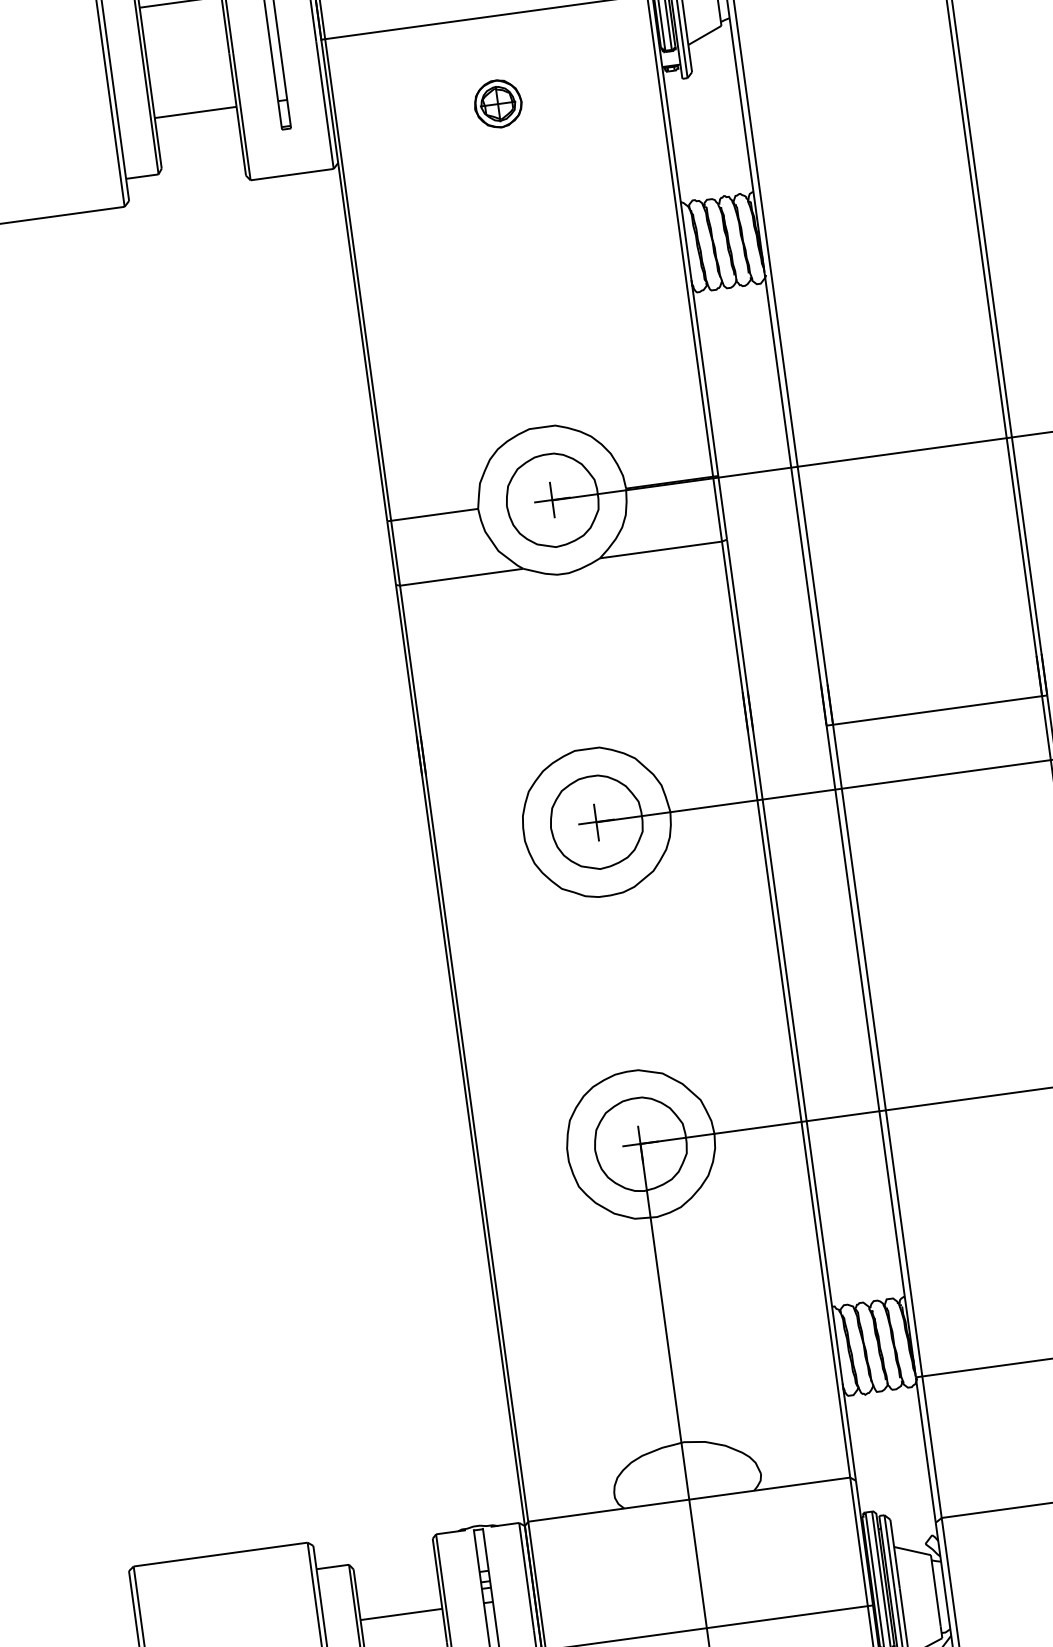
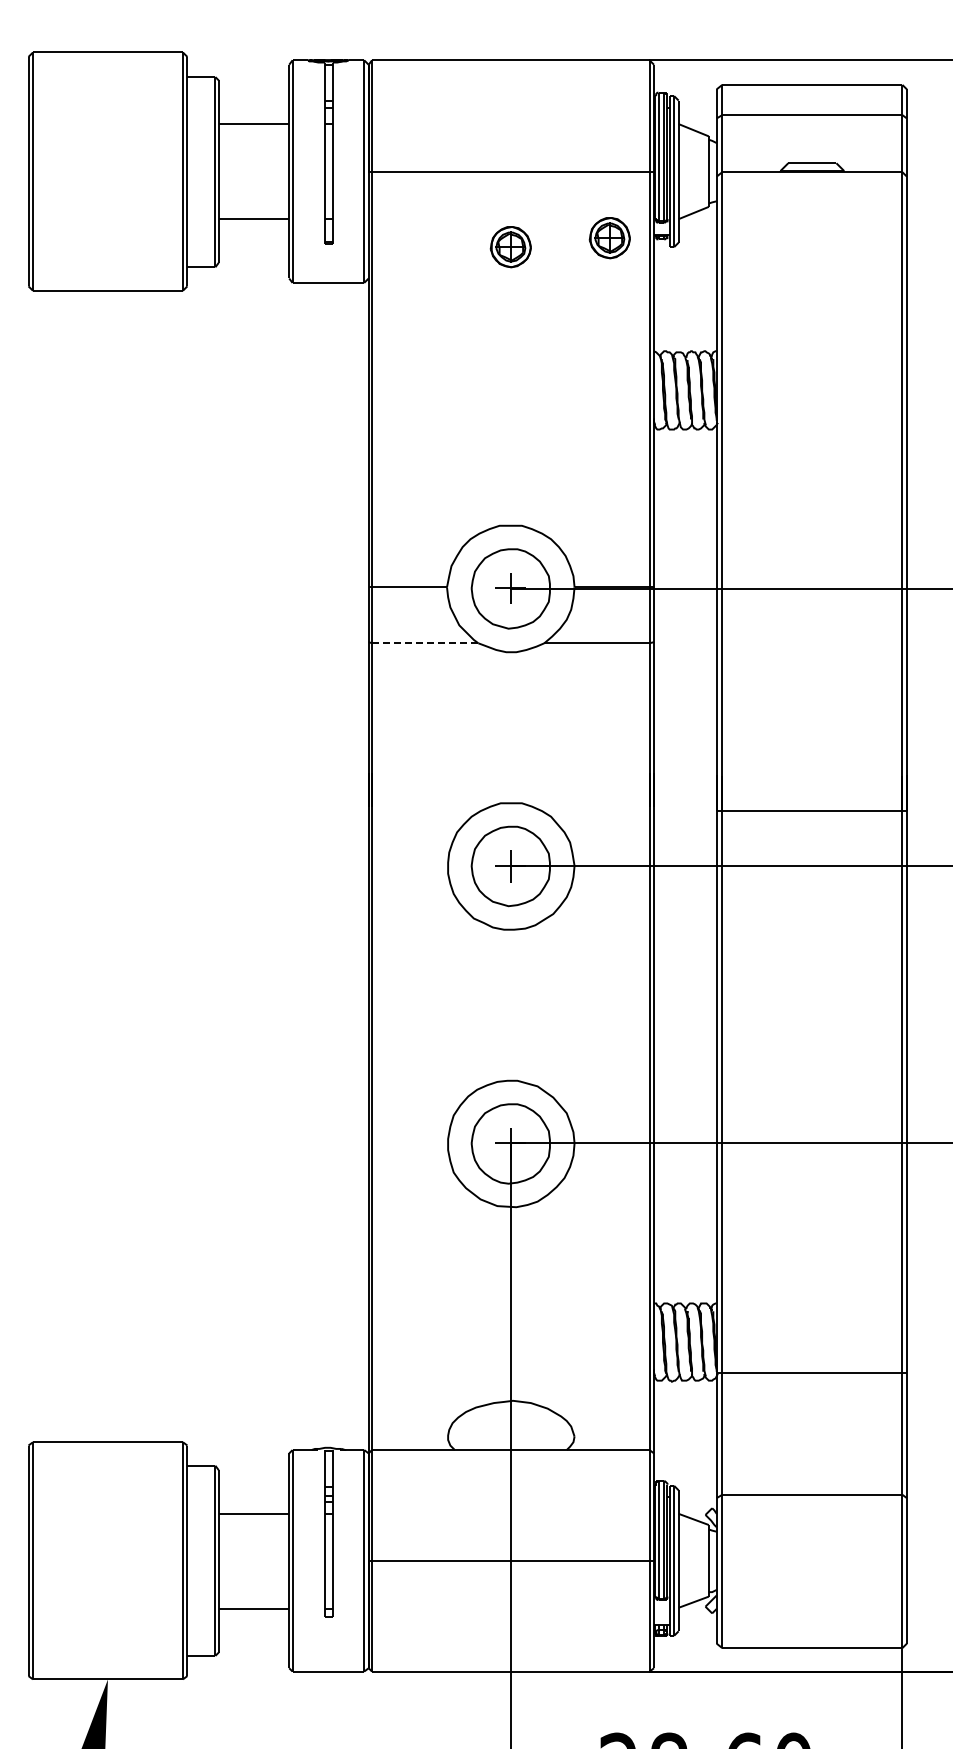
part: (611, 78) -> (609, 238), added
line: (460, 577) -> (424, 643), solid -> dashed

